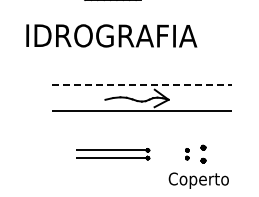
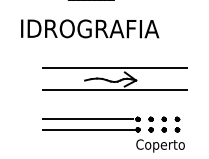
line: (142, 84) -> (115, 68), dashed -> solid
part: (112, 153) -> (90, 123), size x1.67
part: (187, 153) -> (151, 123), size x1.67
part: (219, 153) -> (177, 123), added

